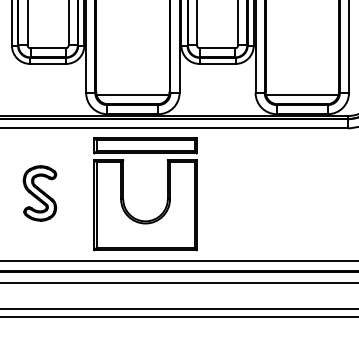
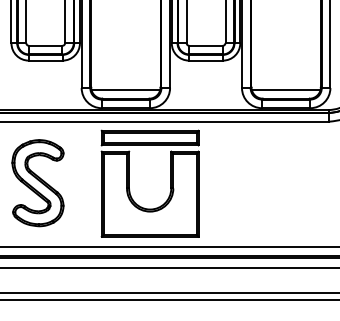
part: (39, 193) -> (37, 183), size x1.67
part: (124, 199) -> (130, 188), moved

